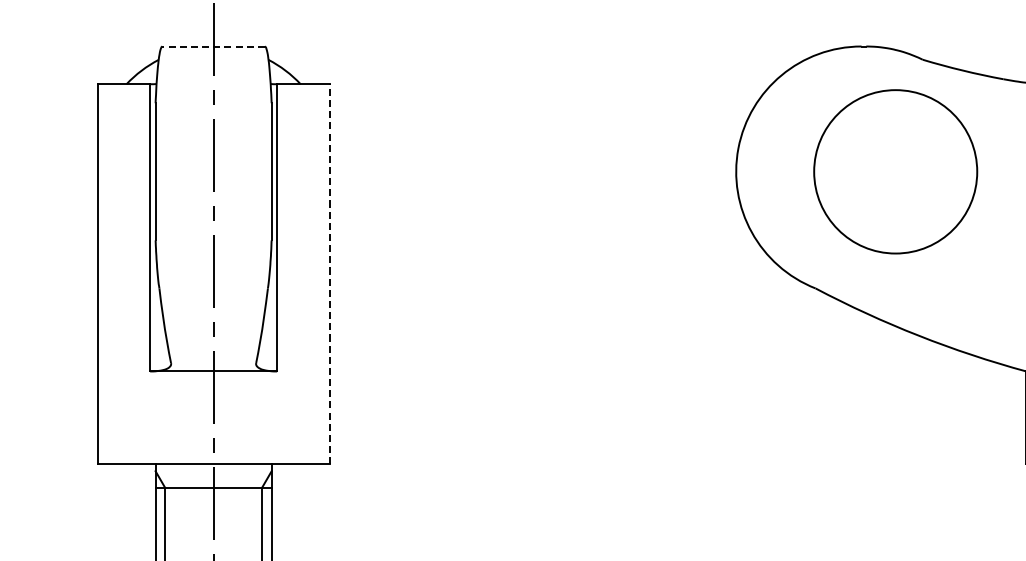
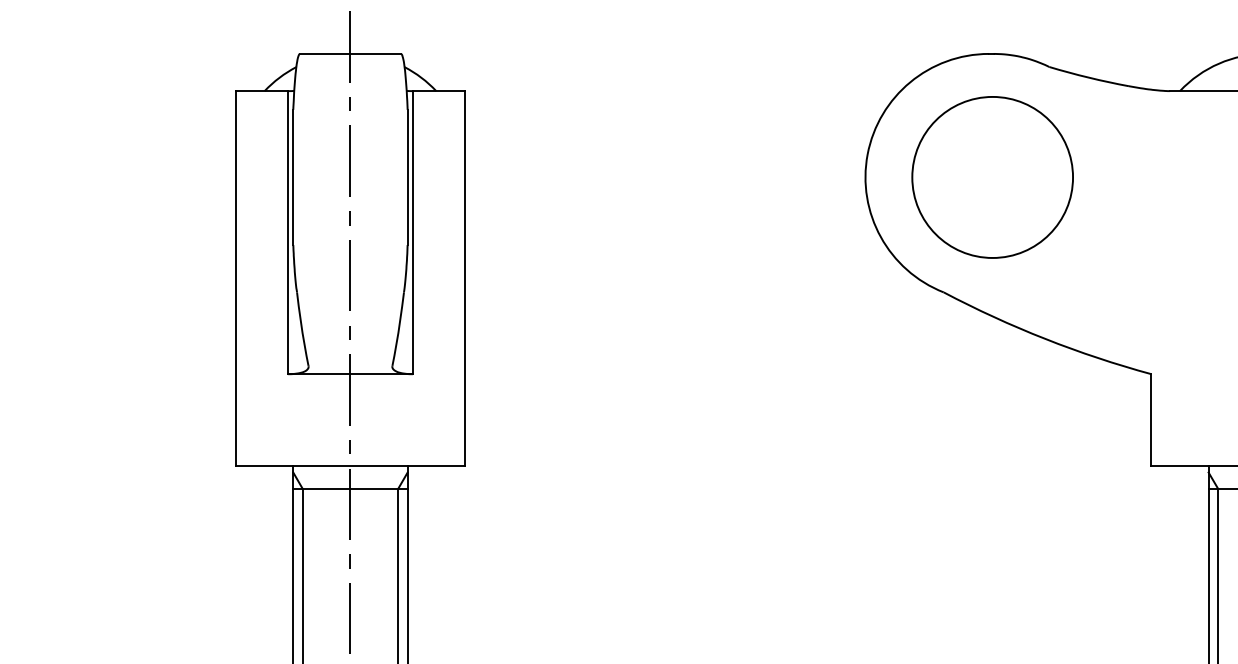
line: (213, 46) -> (350, 53), dashed -> solid
part: (895, 171) -> (992, 177), moved
line: (329, 273) -> (464, 277), dashed -> solid

